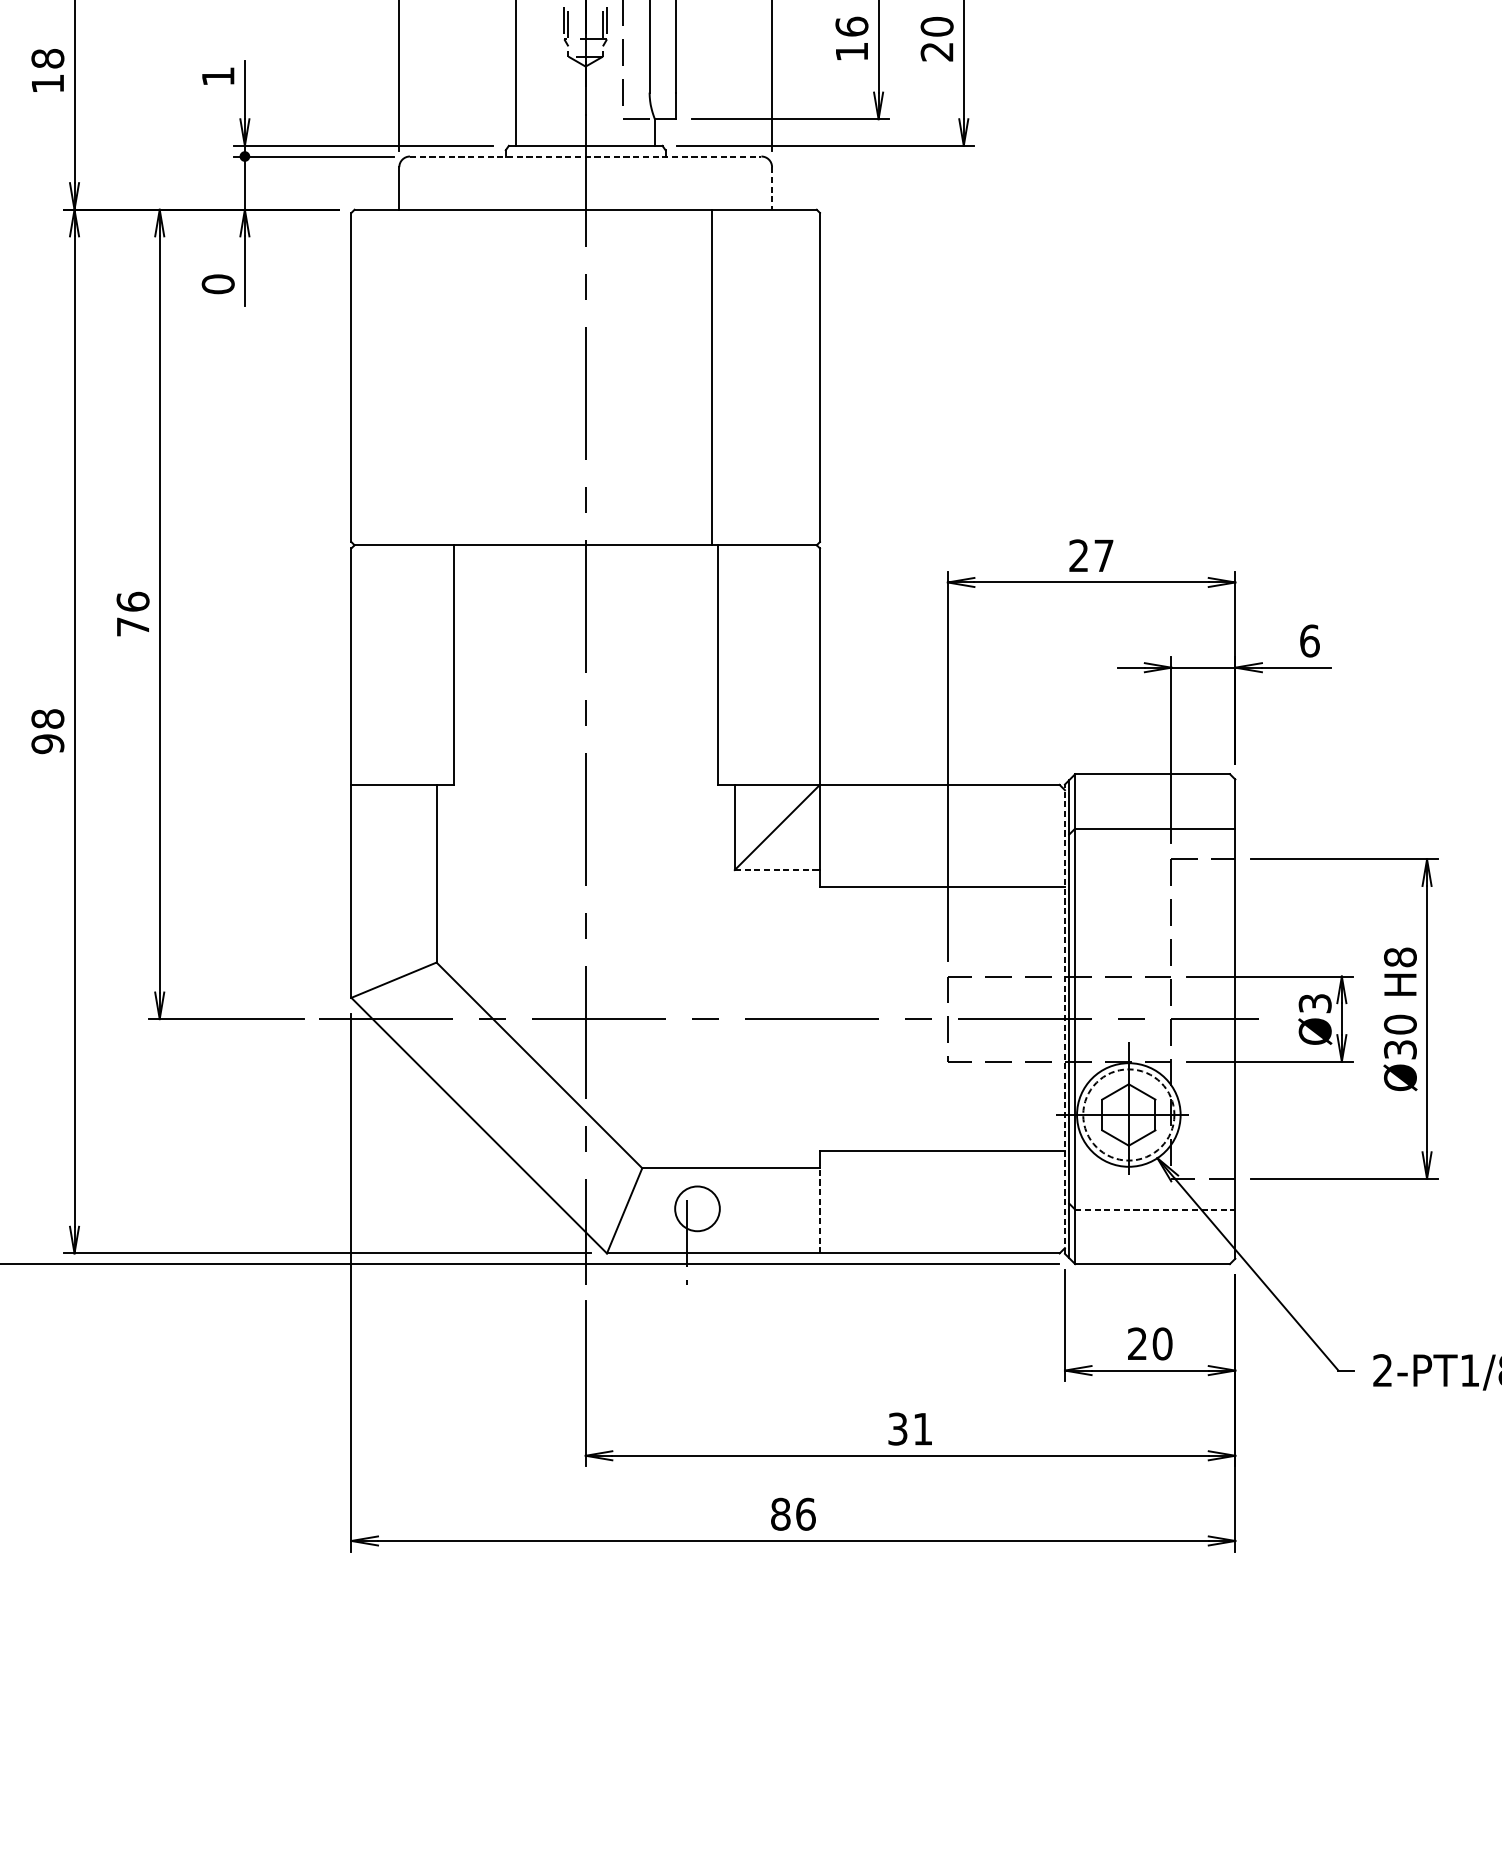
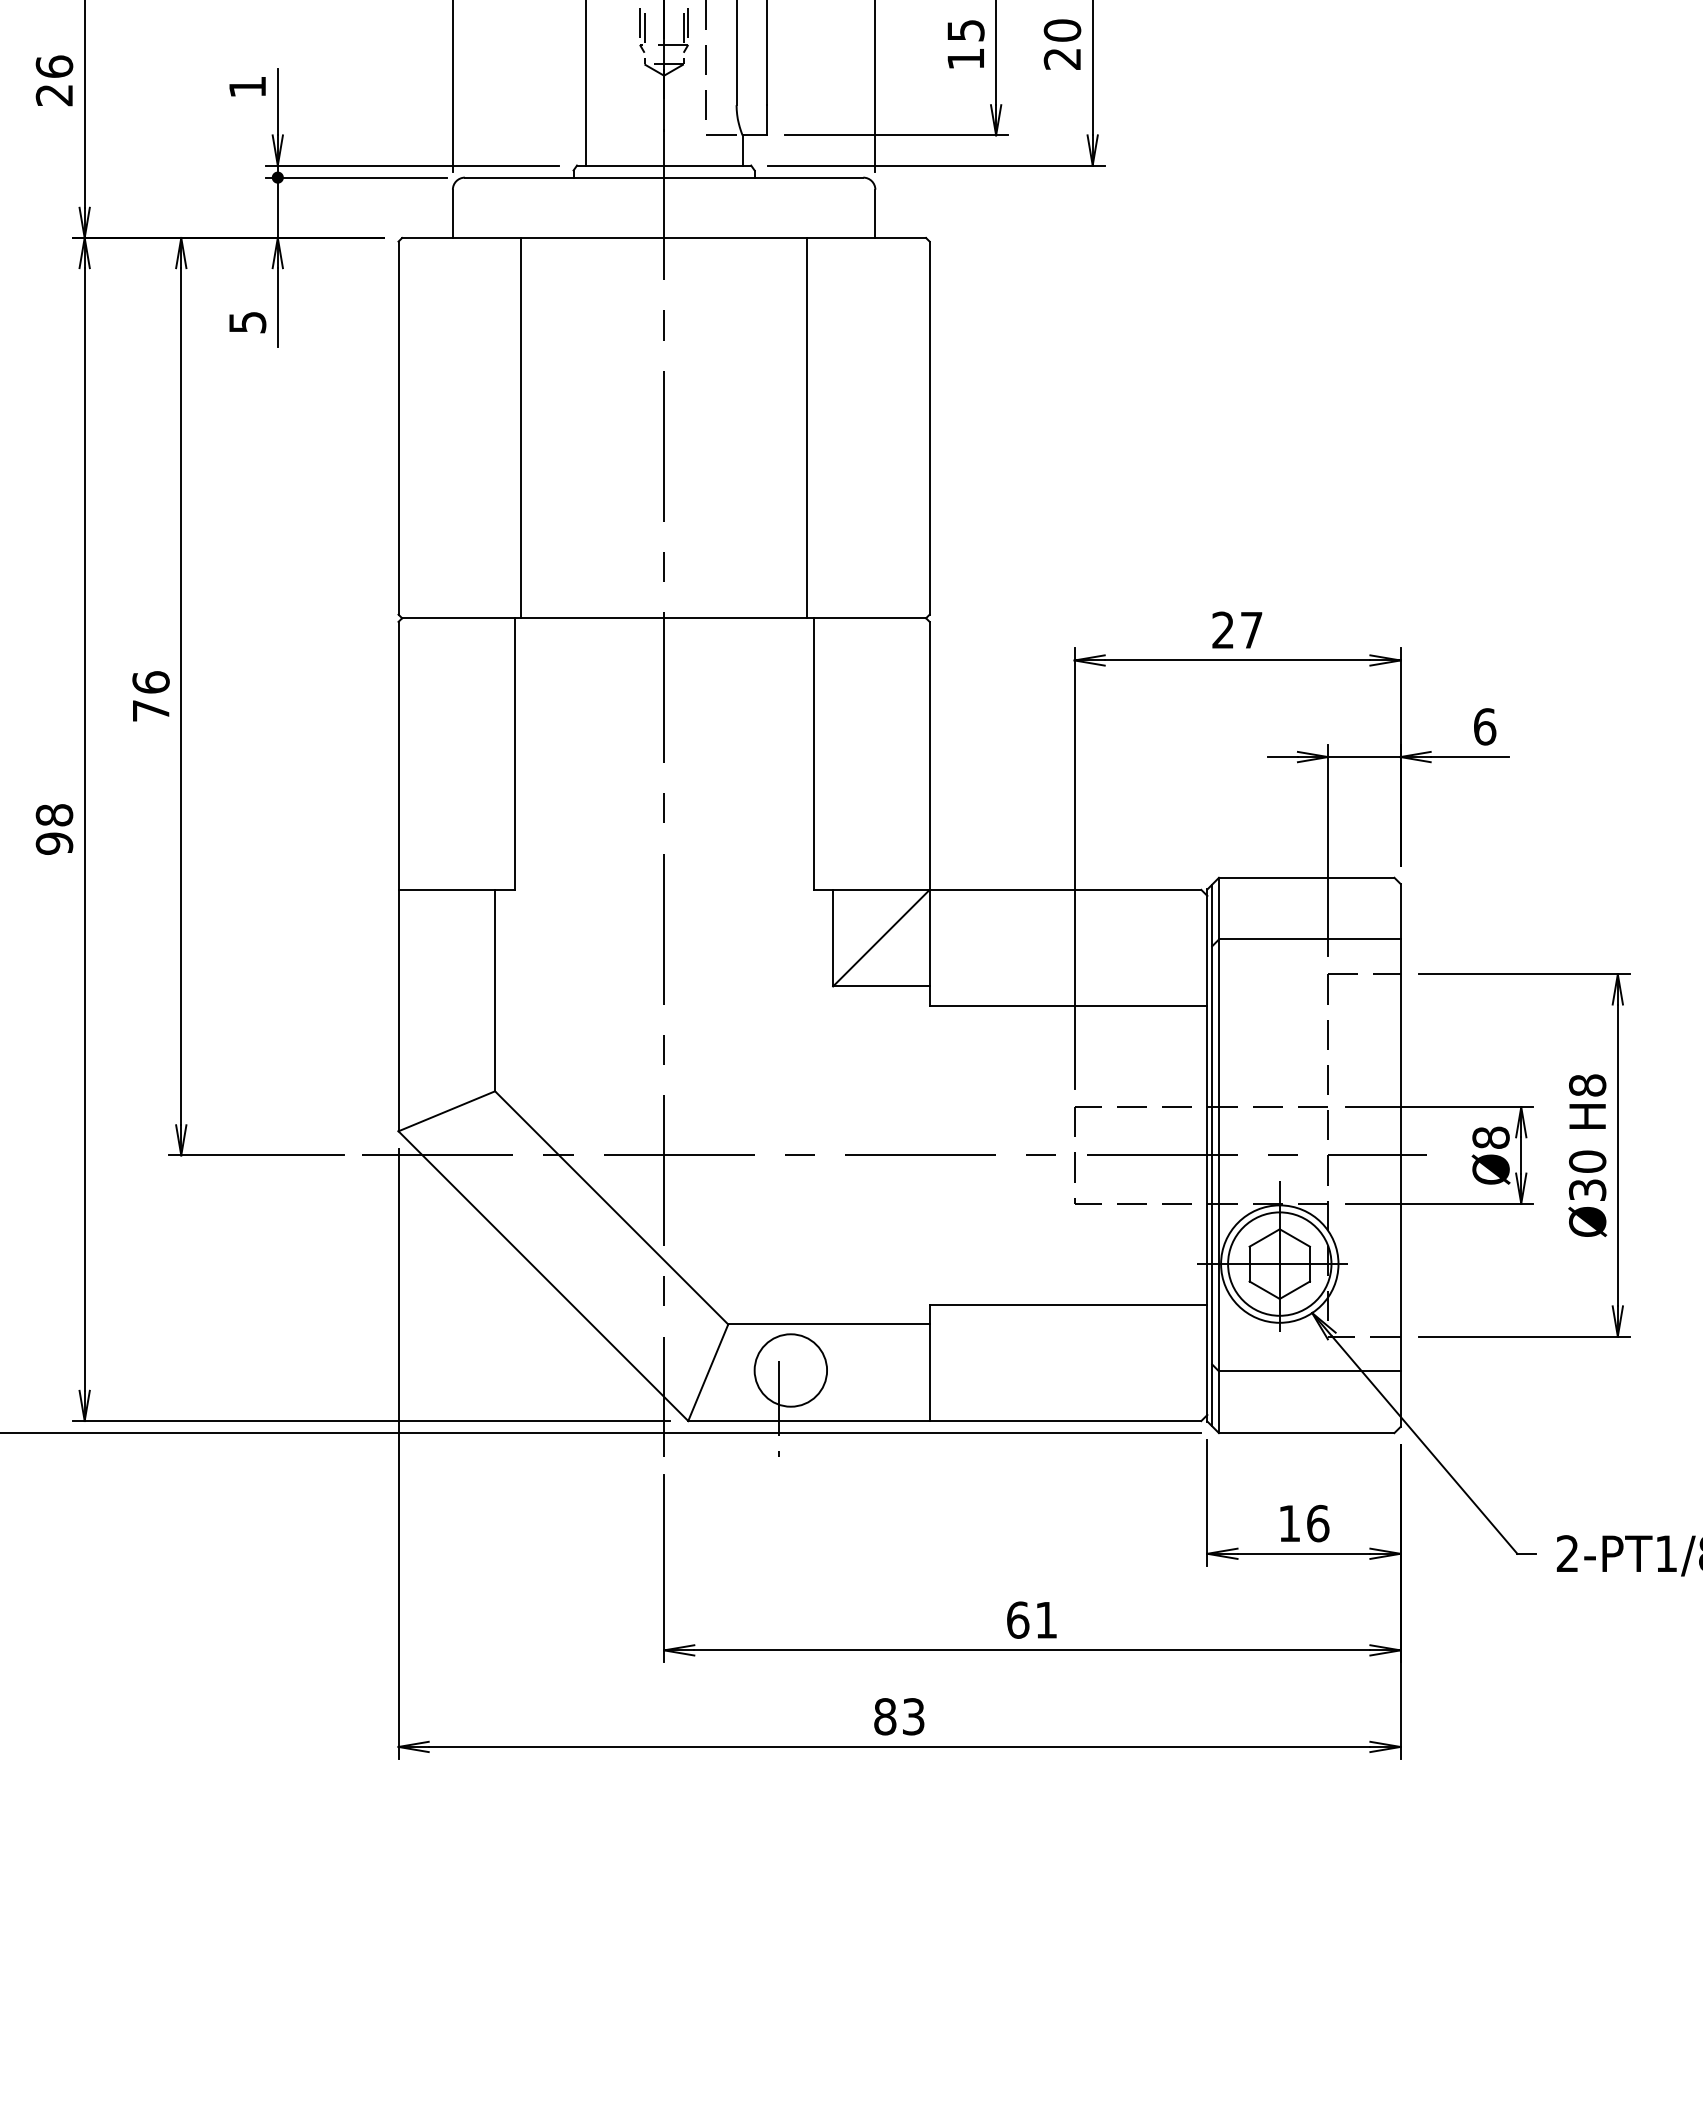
text: (851, 26) -> (965, 30), 16 -> 15
text: (47, 70) -> (54, 80), 18 -> 26
line: (586, 156) -> (664, 177), dashed -> solid
line: (772, 189) -> (875, 214), dashed -> solid
text: (218, 284) -> (247, 322), 0 -> 5
line: (458, 377) -> (520, 428), added
line: (777, 870) -> (881, 986), dashed -> solid
text: (1314, 1003) -> (1490, 1137), Ø3 -> Ø8
line: (1065, 1019) -> (1207, 1155), dashed -> solid
circle: (1128, 1114) -> (1279, 1263), dashed -> solid
circle: (697, 1208) -> (790, 1370), size x1.43
line: (1155, 1209) -> (1309, 1371), dashed -> solid
line: (819, 1210) -> (929, 1372), dashed -> solid
text: (1149, 1343) -> (1303, 1523), 20 -> 16
text: (898, 1428) -> (1018, 1619), 31 -> 61
text: (805, 1514) -> (913, 1716), 86 -> 83

